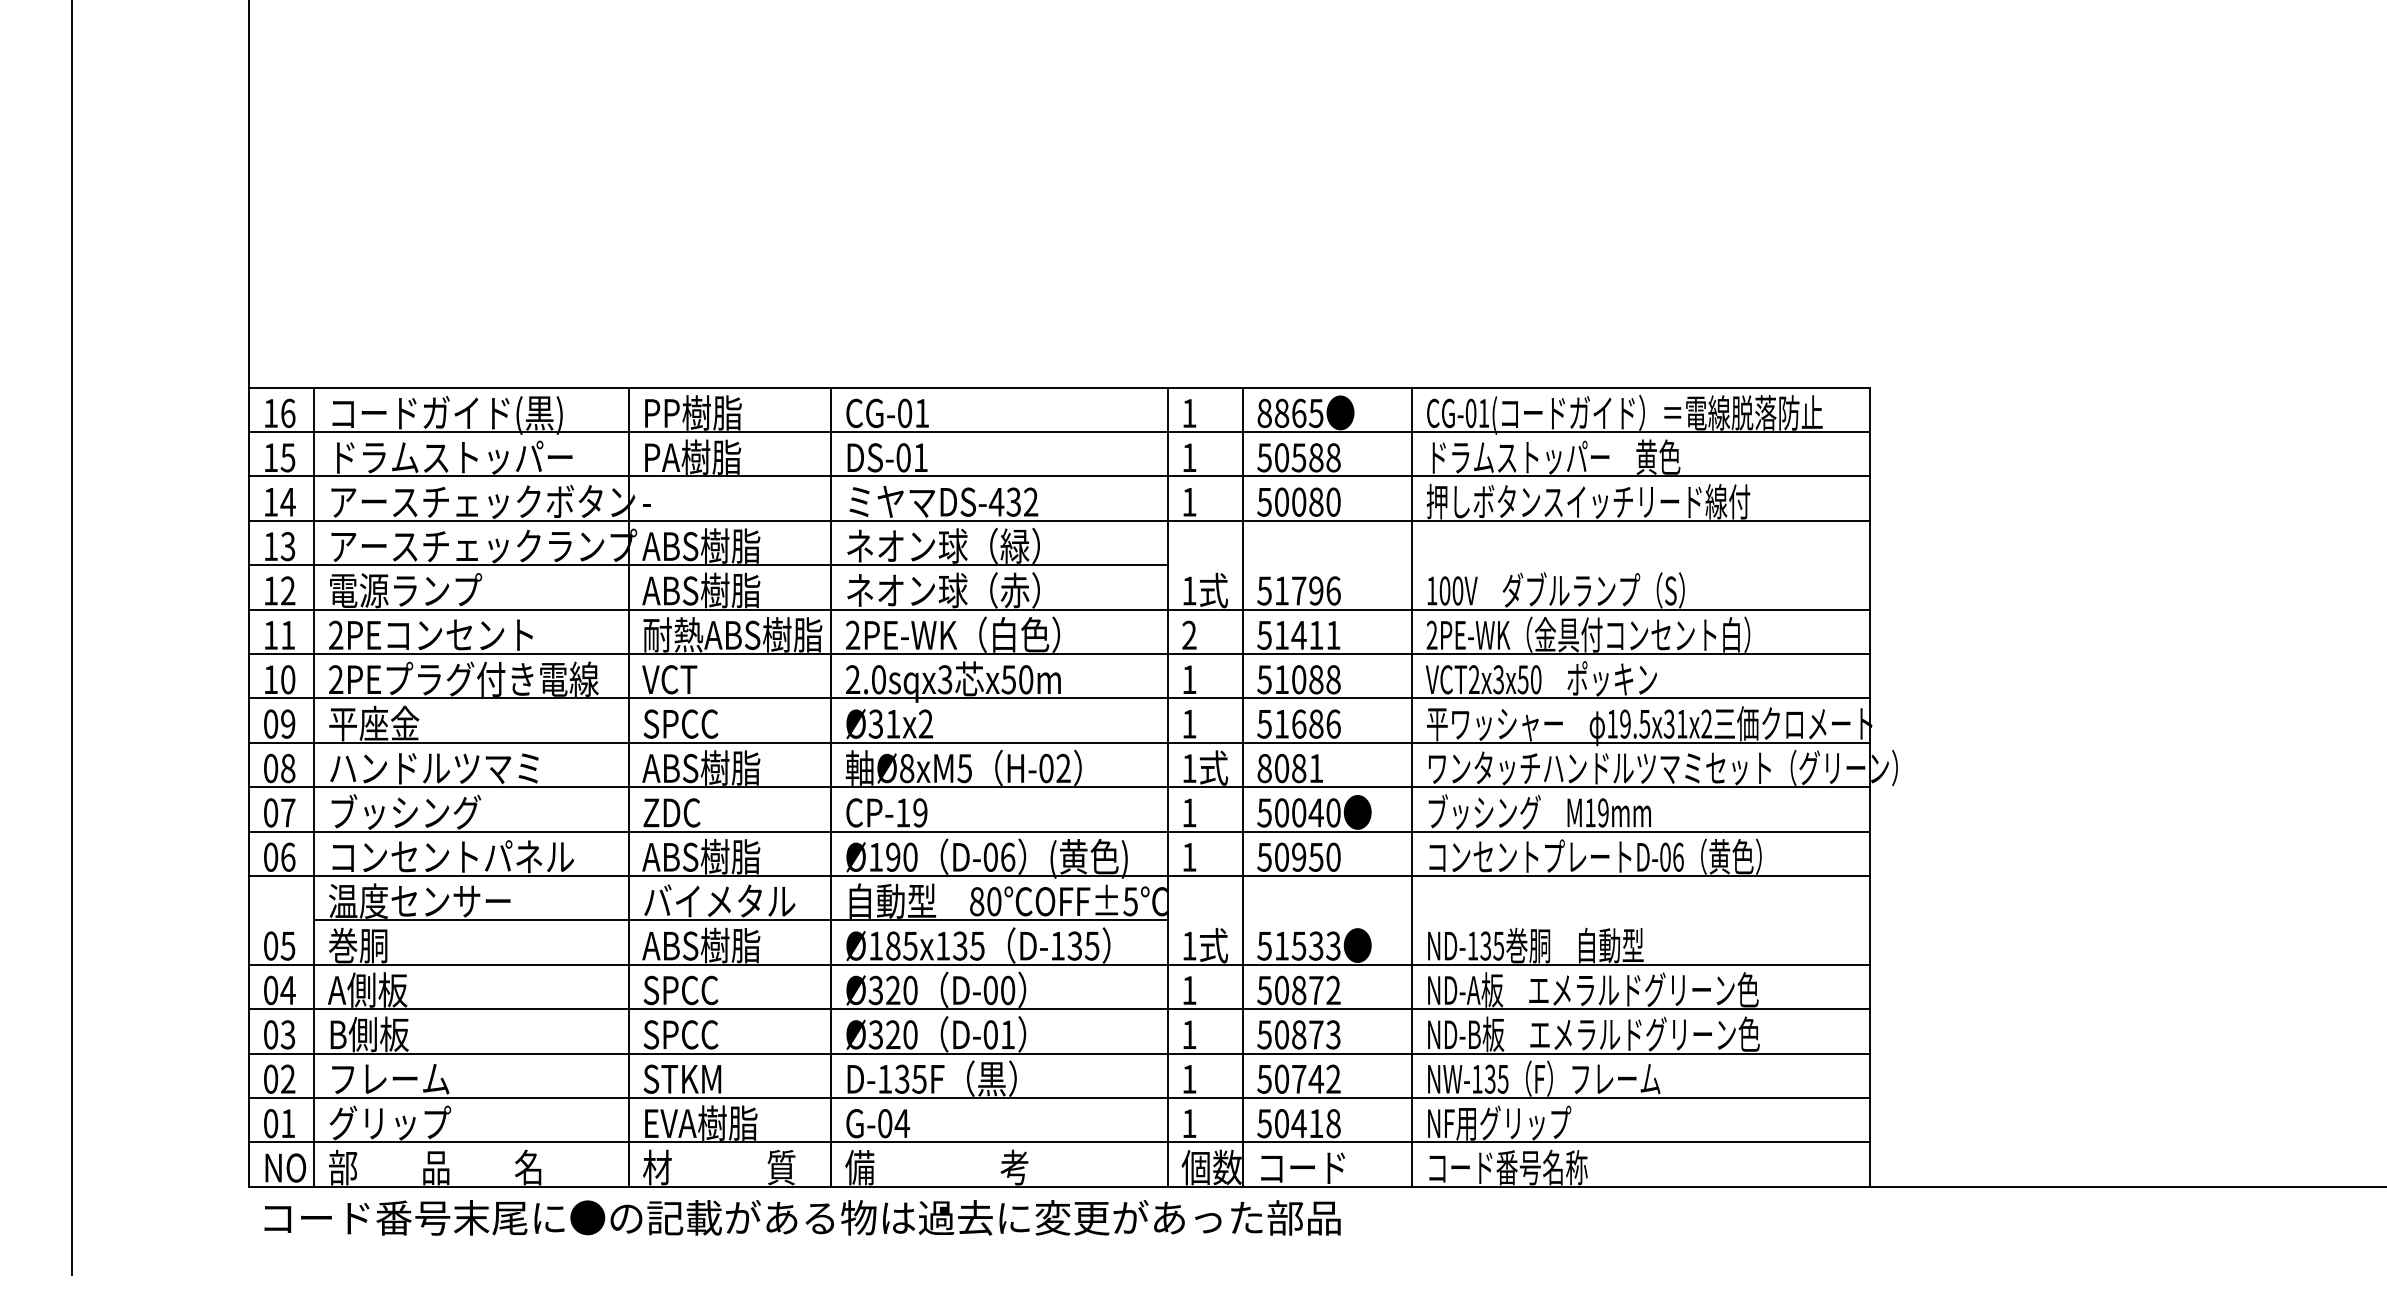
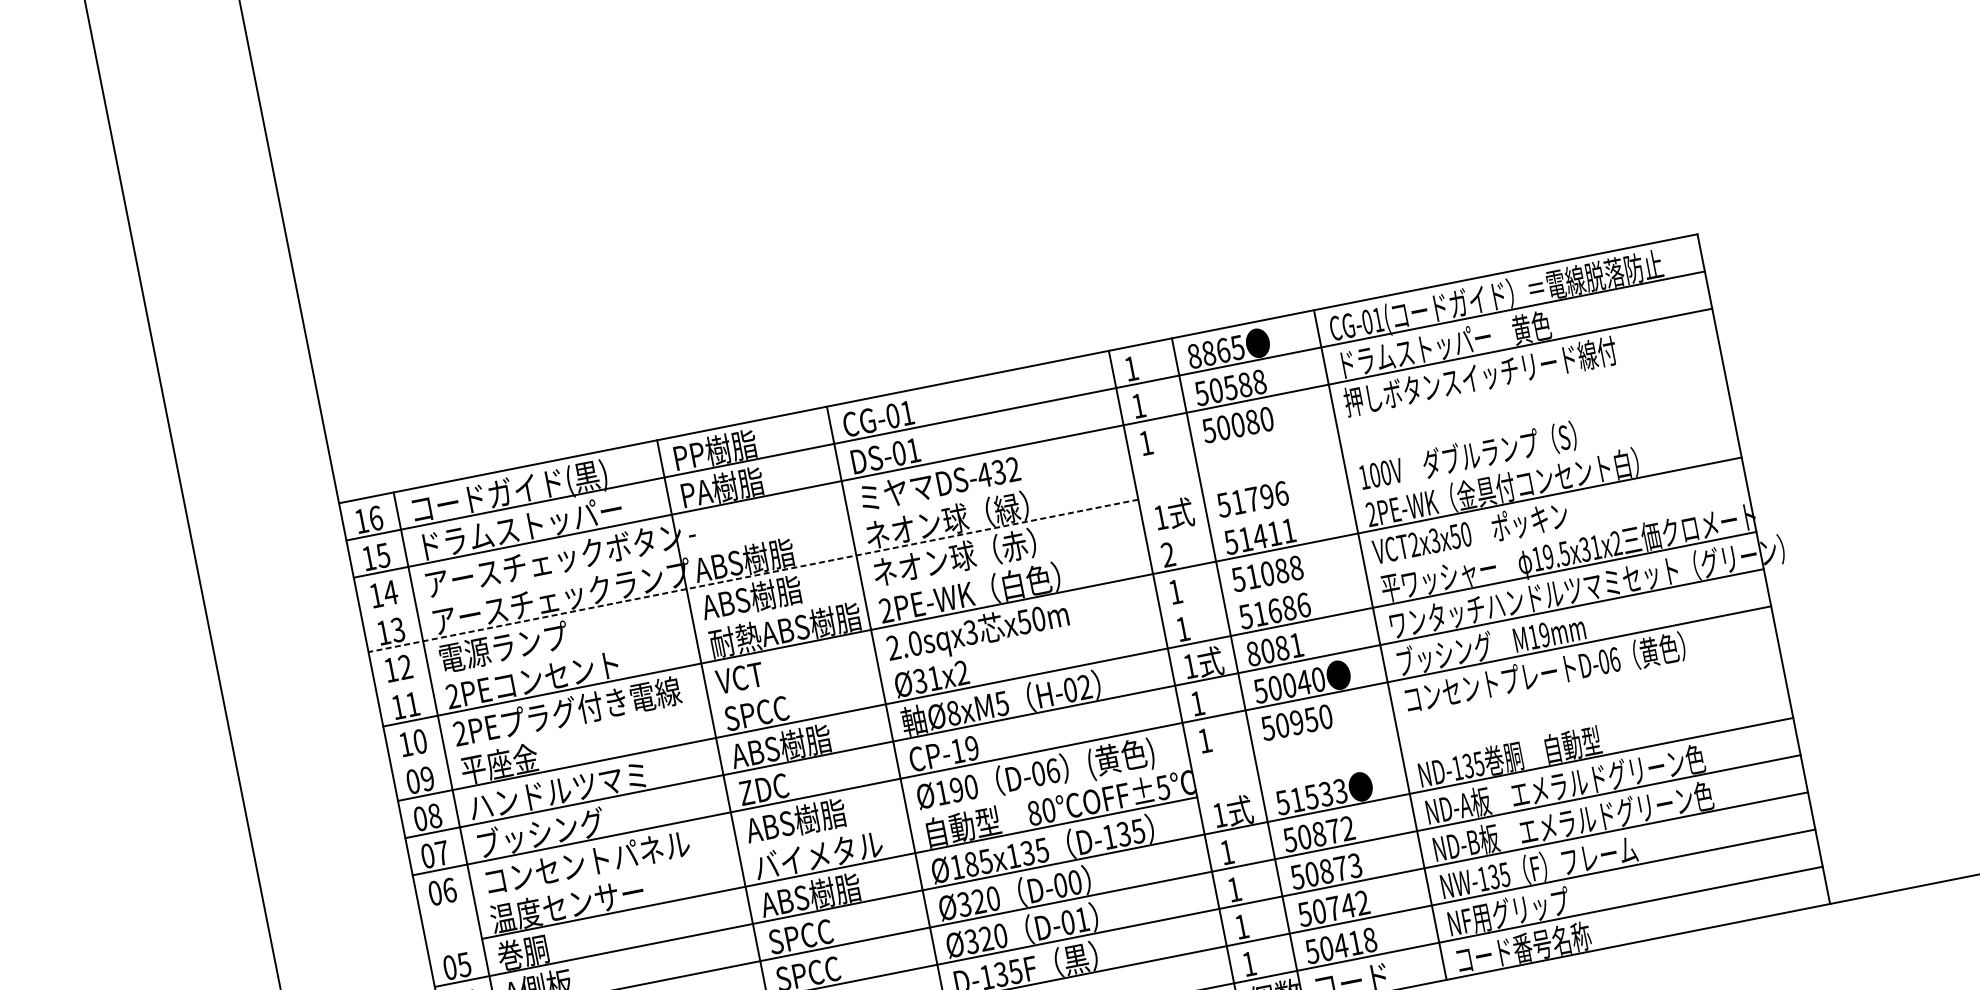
line: (1059, 520) -> (1040, 480), removed
line: (707, 565) -> (752, 576), solid -> dashed
line: (1059, 609) -> (1055, 554), removed
line: (1059, 698) -> (1069, 629), removed
line: (1059, 875) -> (1099, 777), removed

